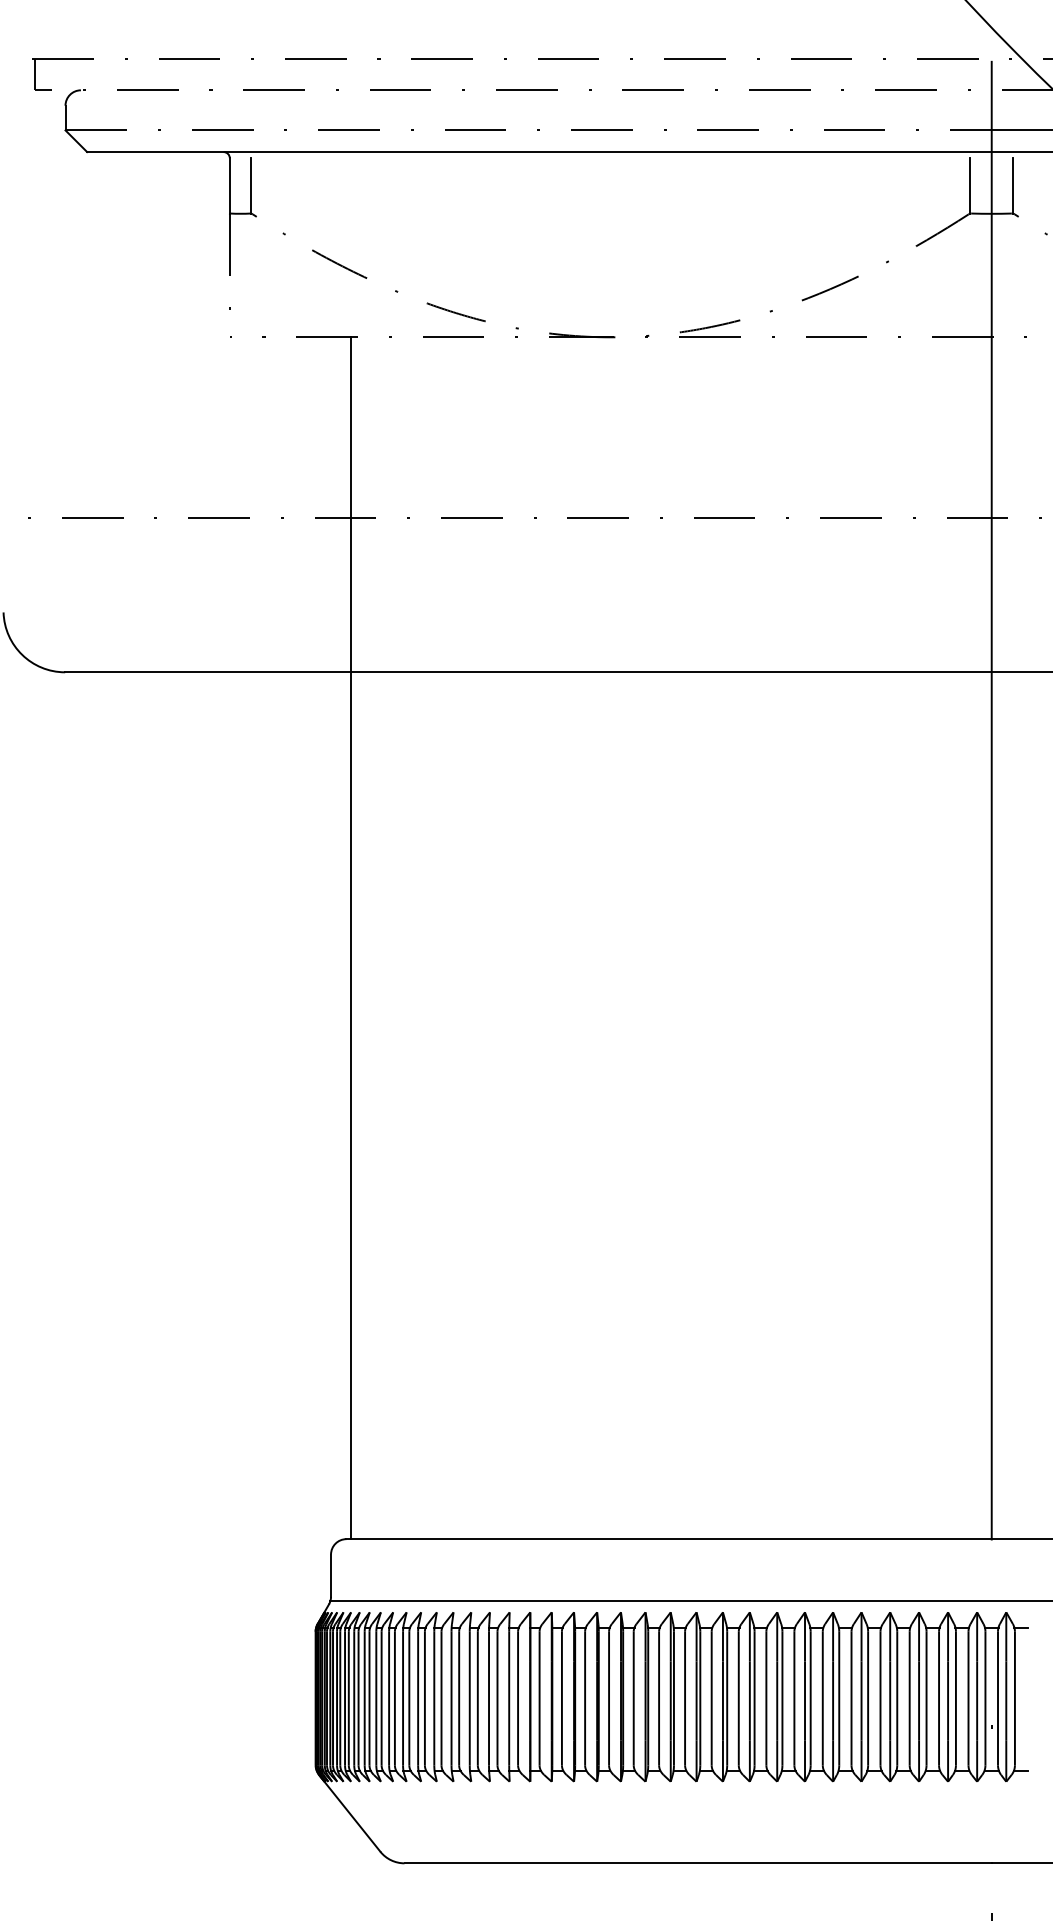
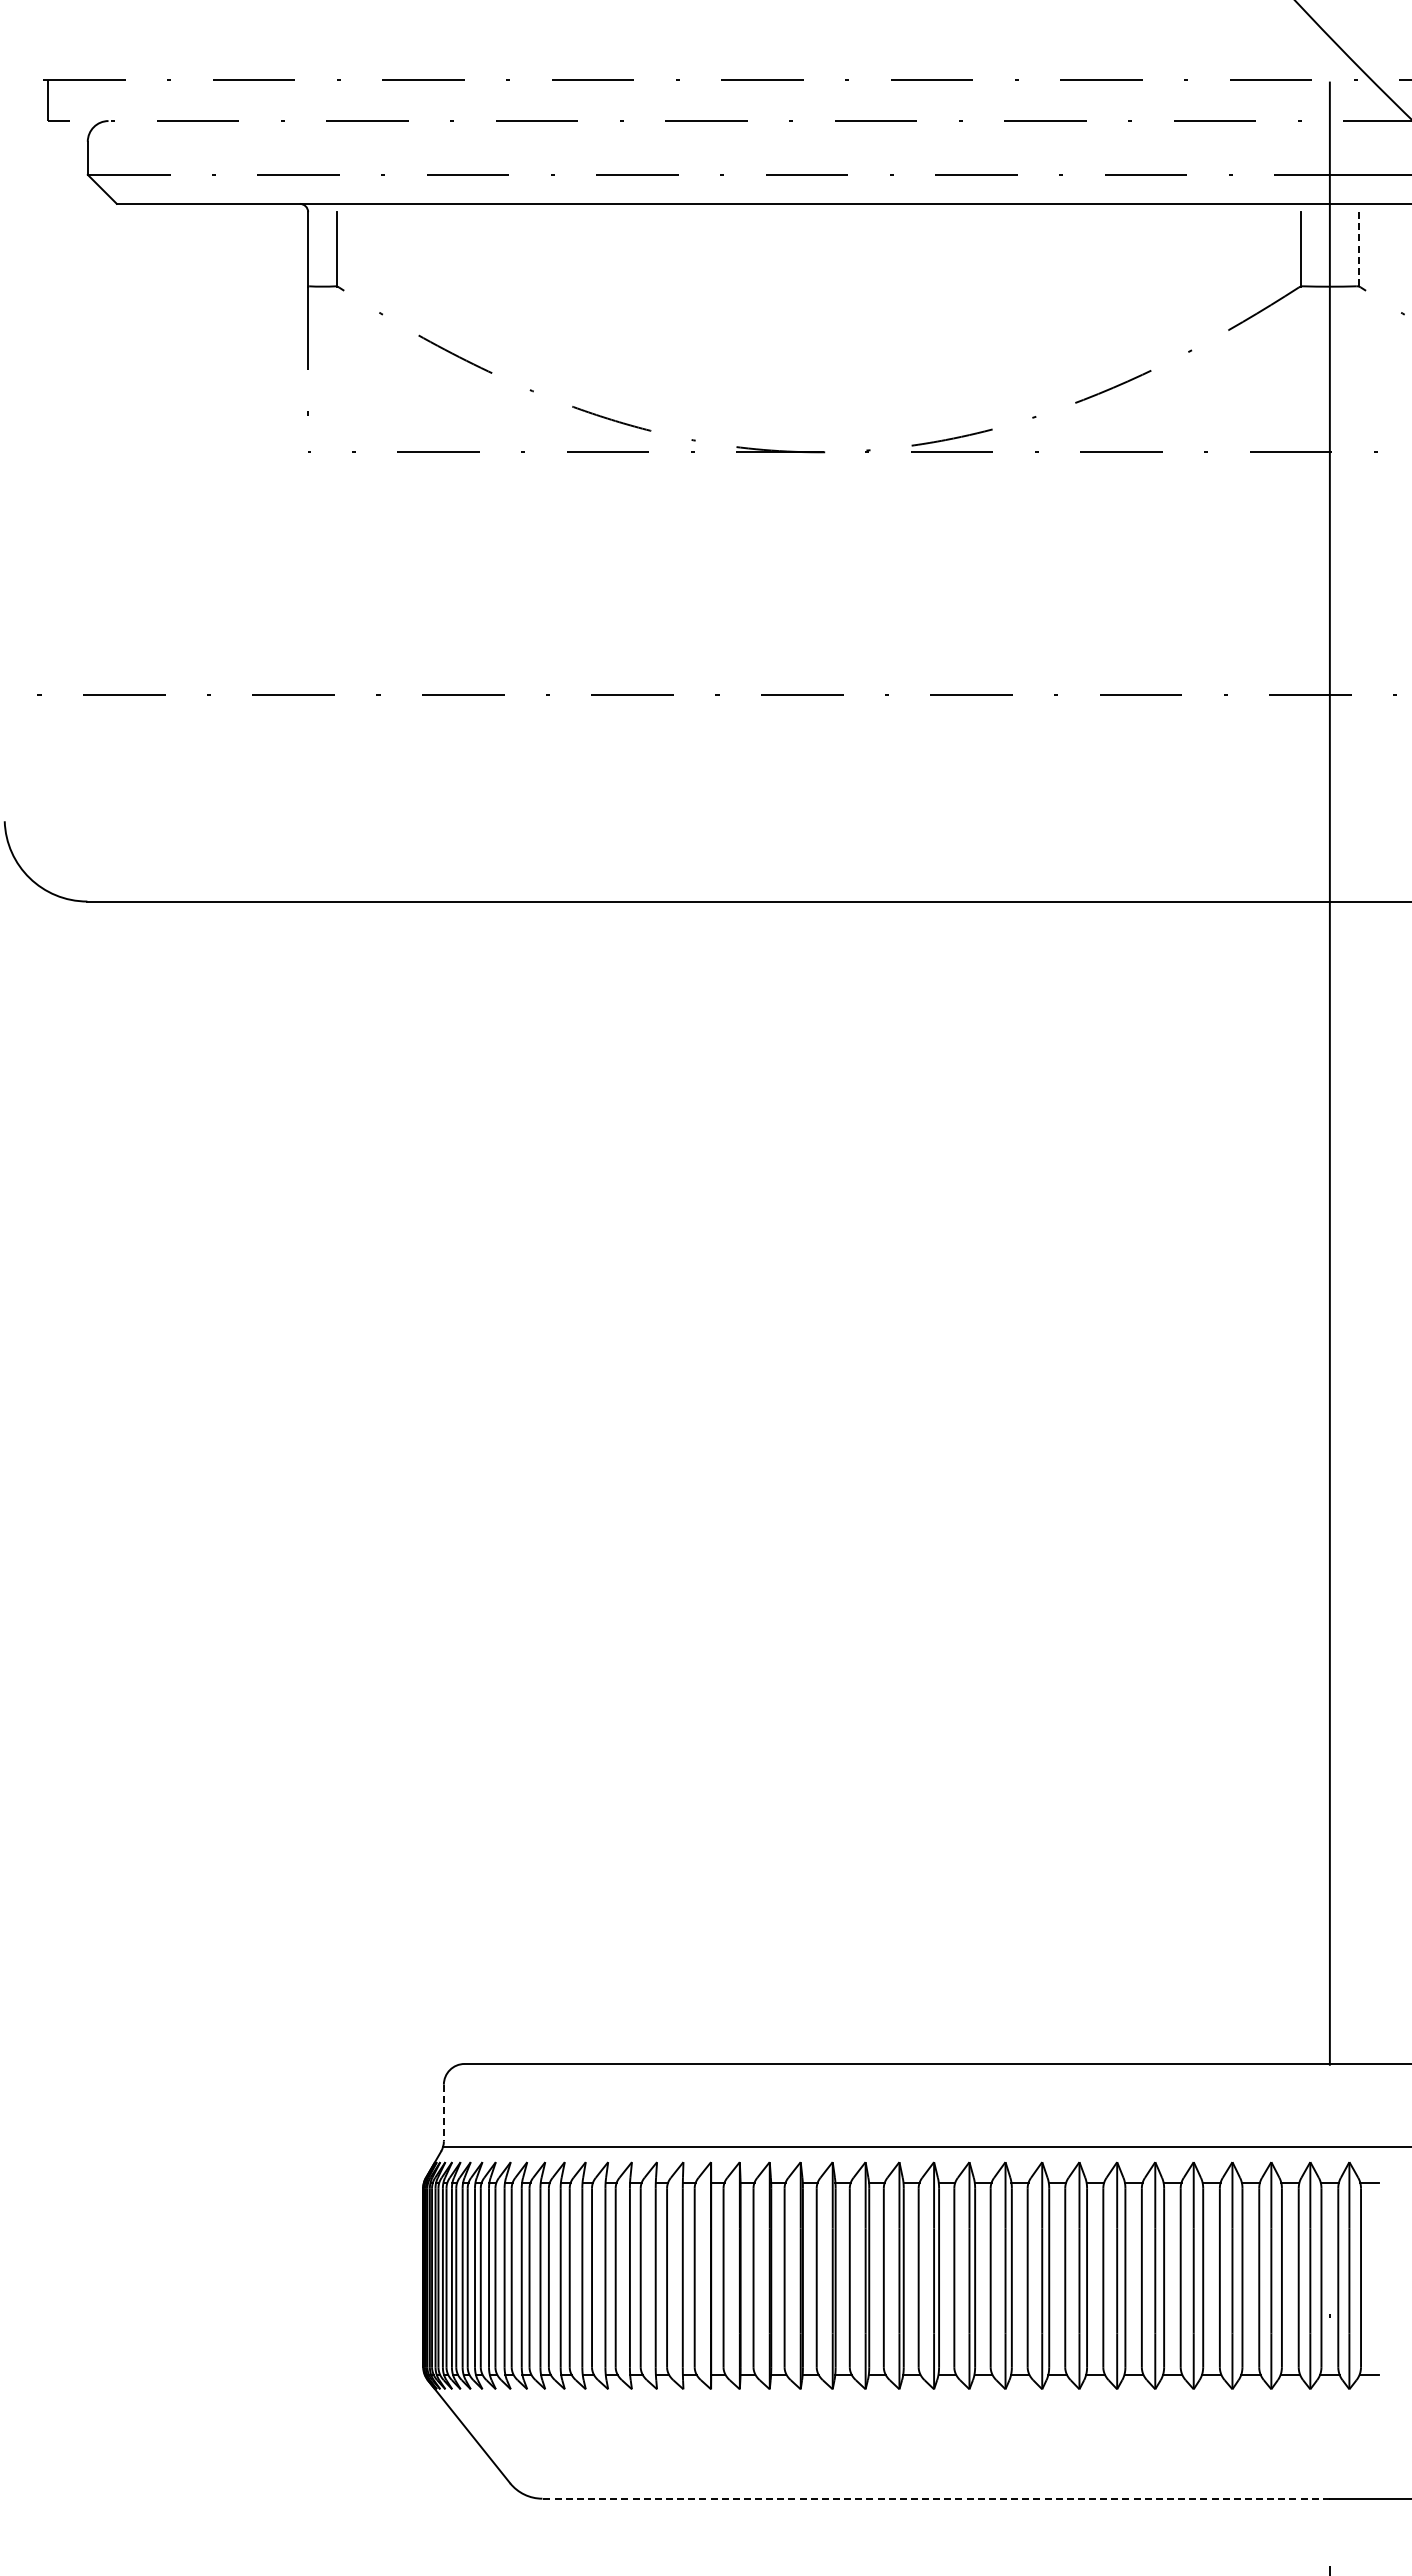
line: (1013, 186) -> (1358, 249), solid -> dashed
line: (350, 937) -> (470, 1257), removed
line: (330, 1576) -> (443, 2113), solid -> dashed
line: (698, 1863) -> (936, 2498), solid -> dashed

